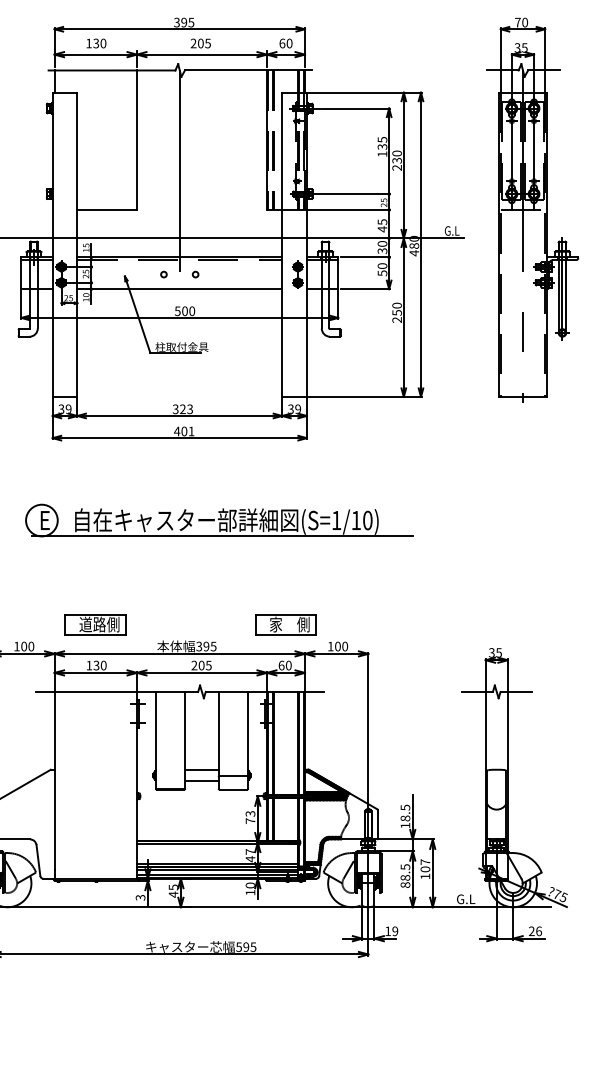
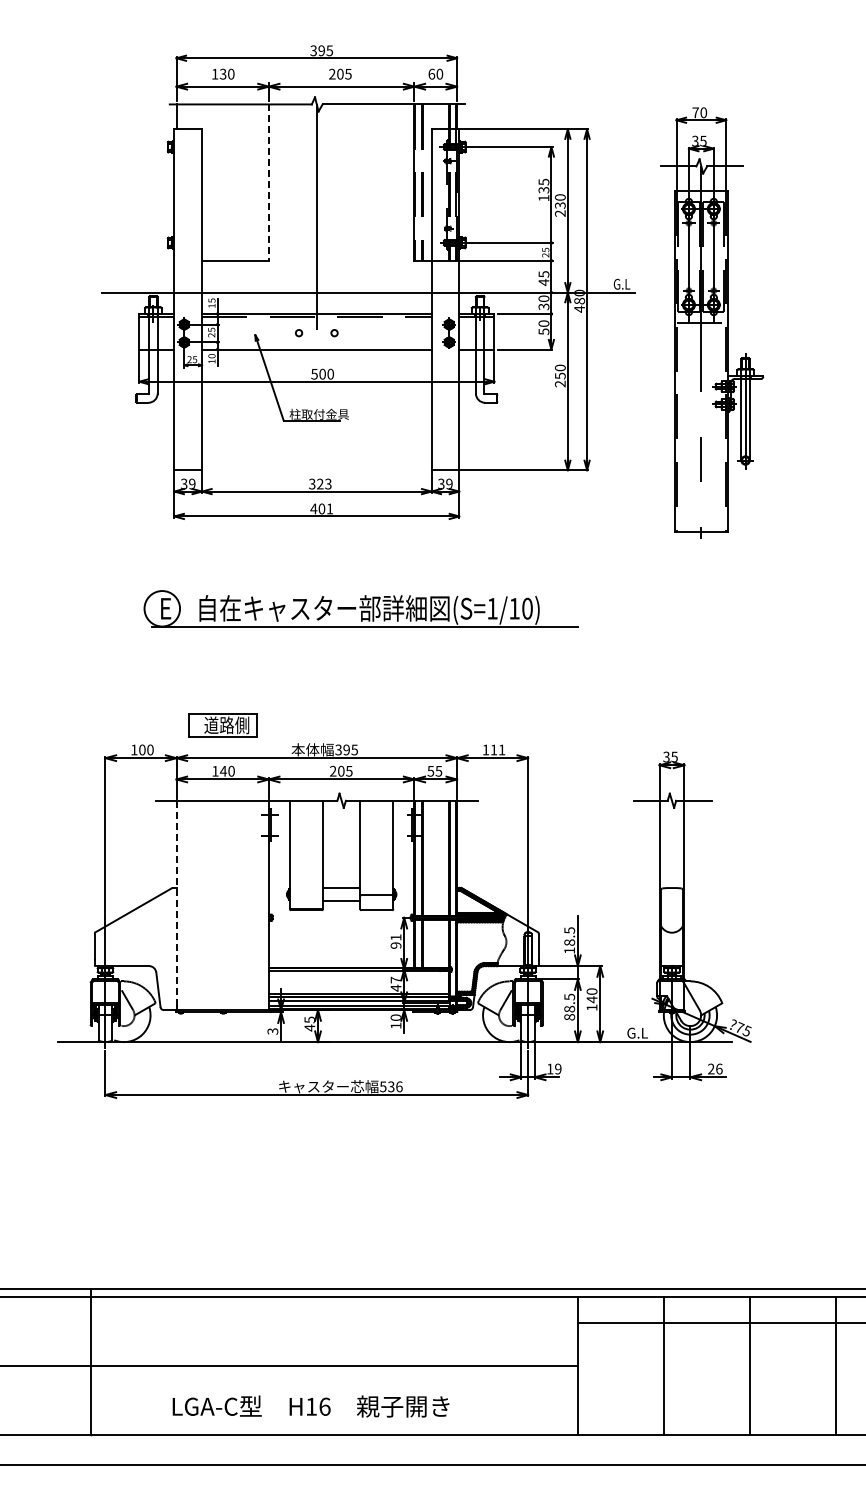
line: (136, 141) -> (268, 183), solid -> dashed
part: (532, 209) -> (712, 322), moved
part: (285, 624) -> (435, 725), removed
text: (341, 646) -> (497, 749), 100 -> 111
text: (96, 664) -> (223, 770), 130 -> 140
text: (284, 664) -> (434, 770), 60 -> 55
line: (54, 780) -> (176, 900), solid -> dashed
text: (250, 817) -> (395, 941), 73 -> 91
text: (424, 865) -> (591, 995), 107 -> 140
text: (250, 946) -> (395, 1086), 595 -> 536

